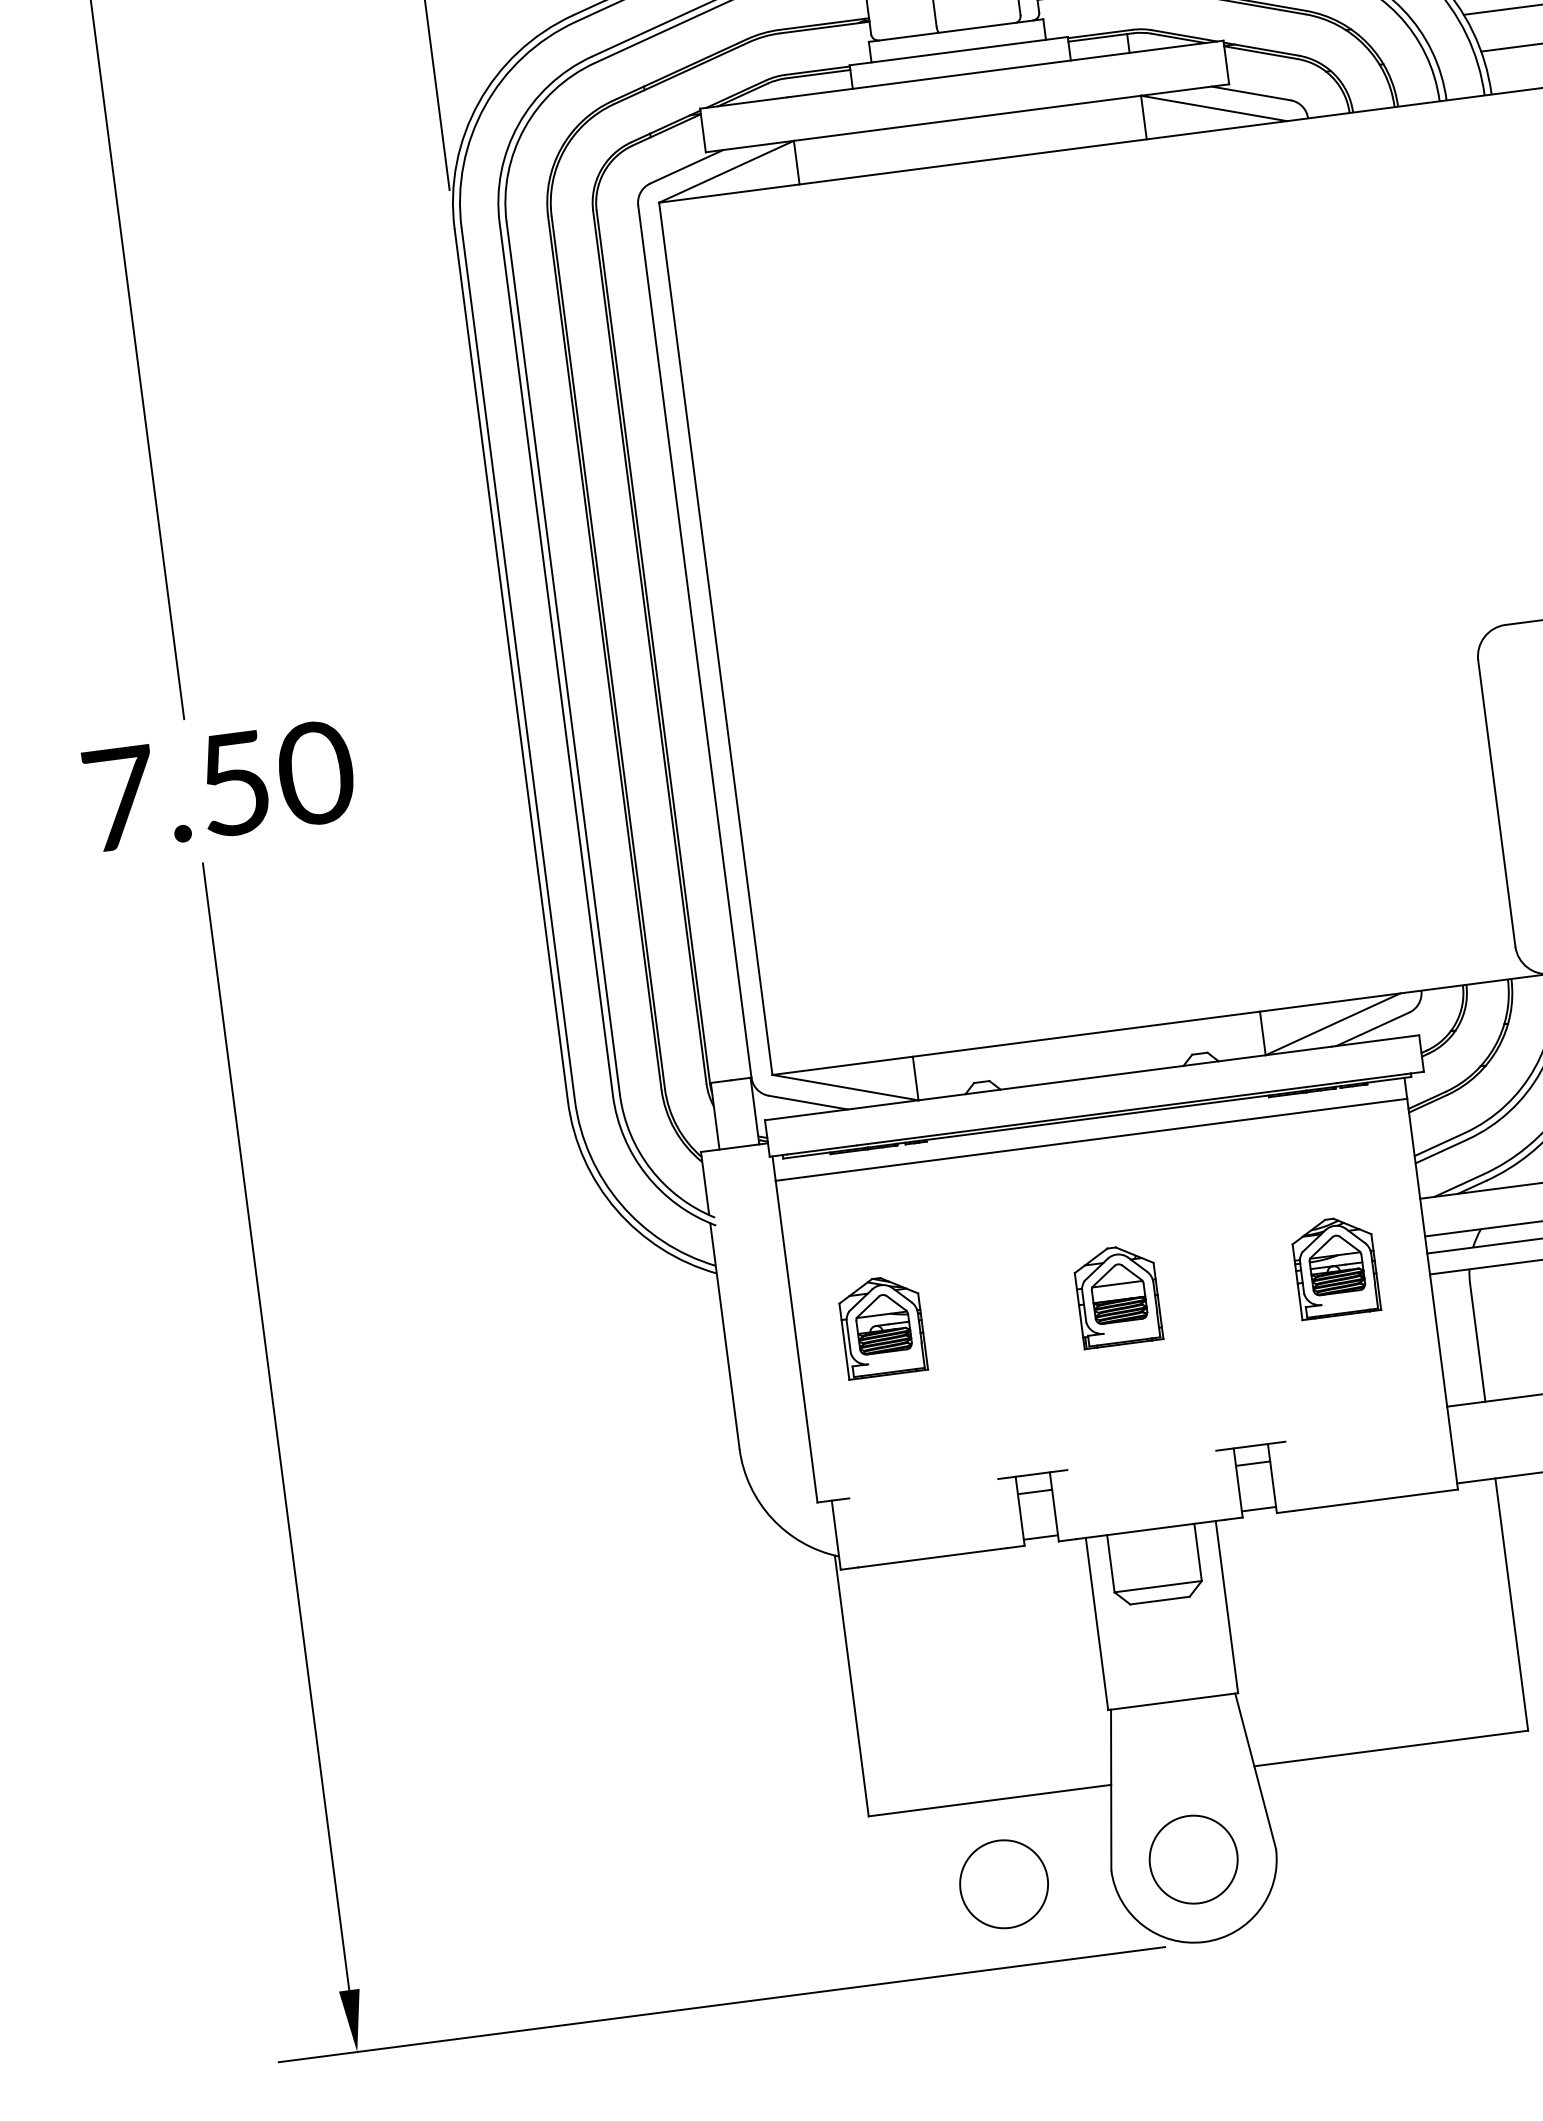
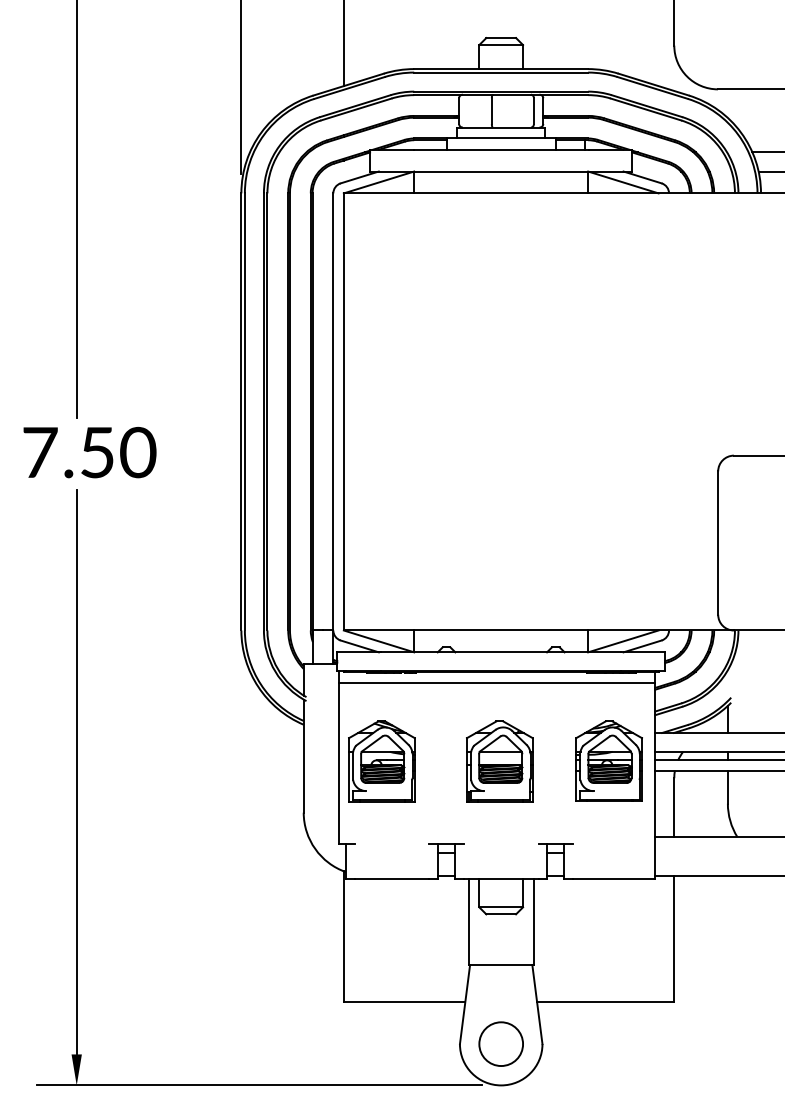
part: (1334, 1265) -> (608, 760), size x1.67
part: (1117, 1296) -> (499, 761), size x1.67
part: (881, 1326) -> (381, 761), size x1.67
circle: (1002, 1883) -> (405, 1043), removed

